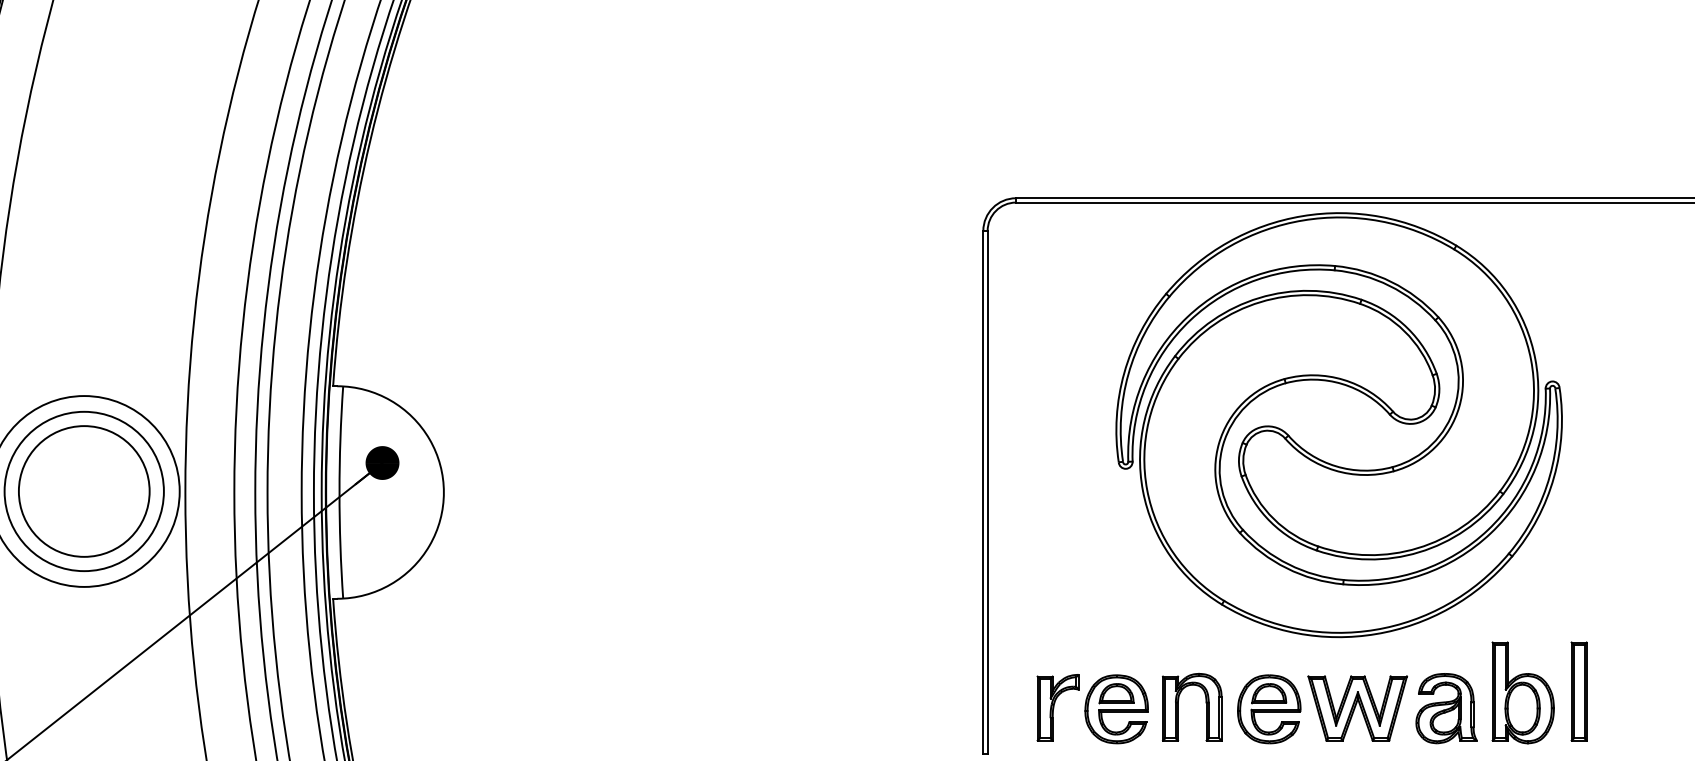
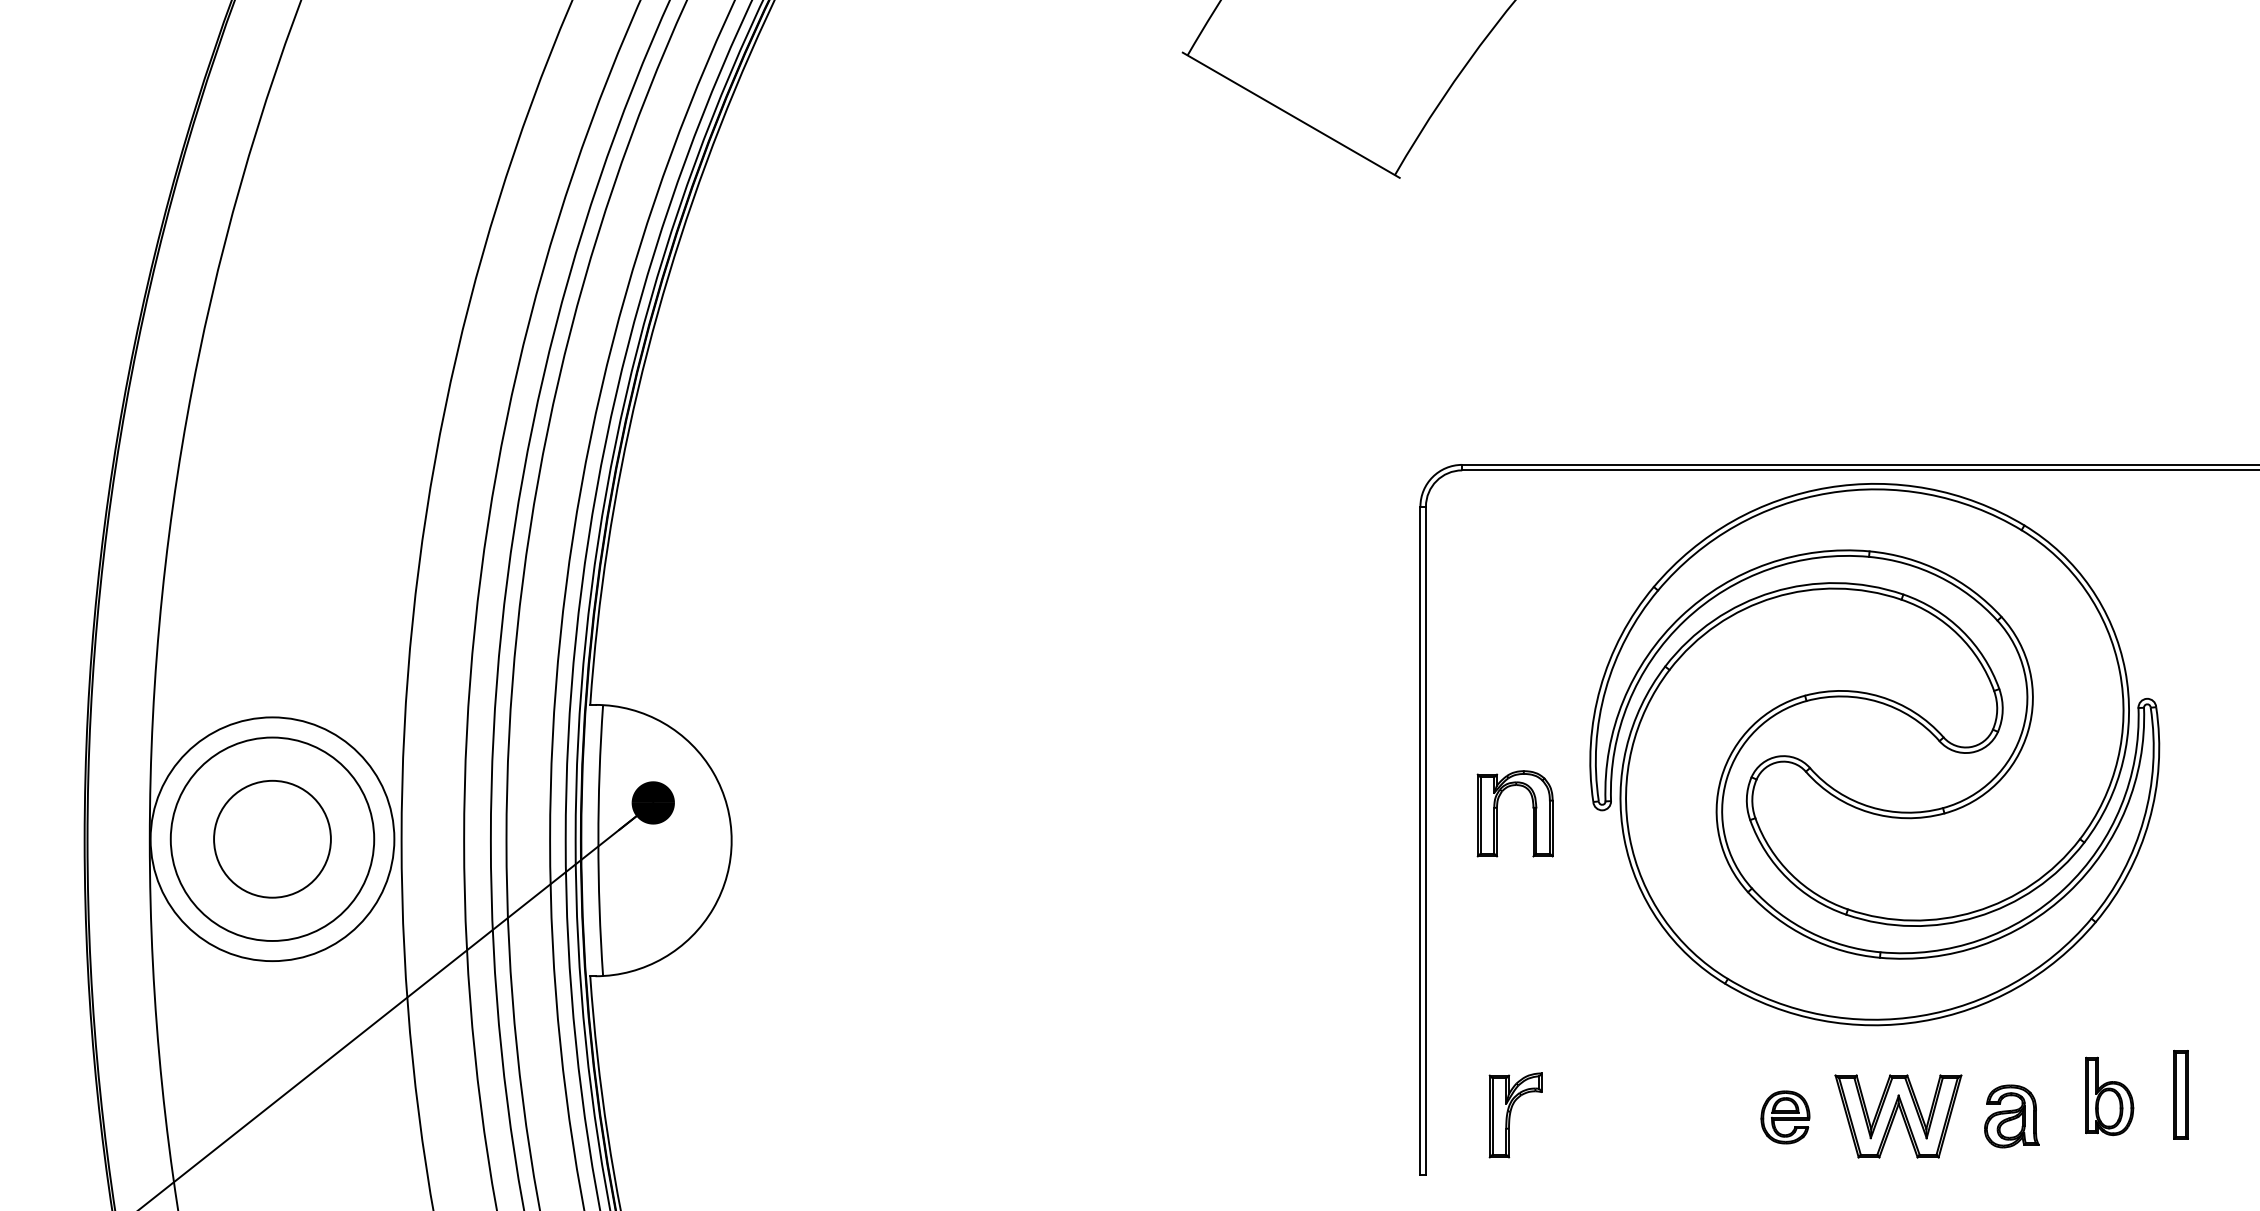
circle: (84, 490) -> (272, 838), size x0.7
part: (1578, 691) -> (2180, 1094), size x0.7
part: (1523, 692) -> (2109, 1096), size x0.6
part: (1178, 707) -> (1497, 813), moved
part: (1446, 708) -> (2011, 1116), size x0.7
part: (1116, 709) -> (1590, 1117), removed
part: (1269, 709) -> (1785, 1117), size x0.6

